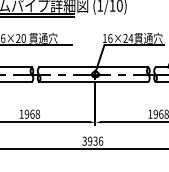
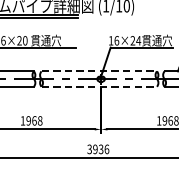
line: (93, 67) -> (99, 71), solid -> dashed
line: (93, 81) -> (99, 86), solid -> dashed

